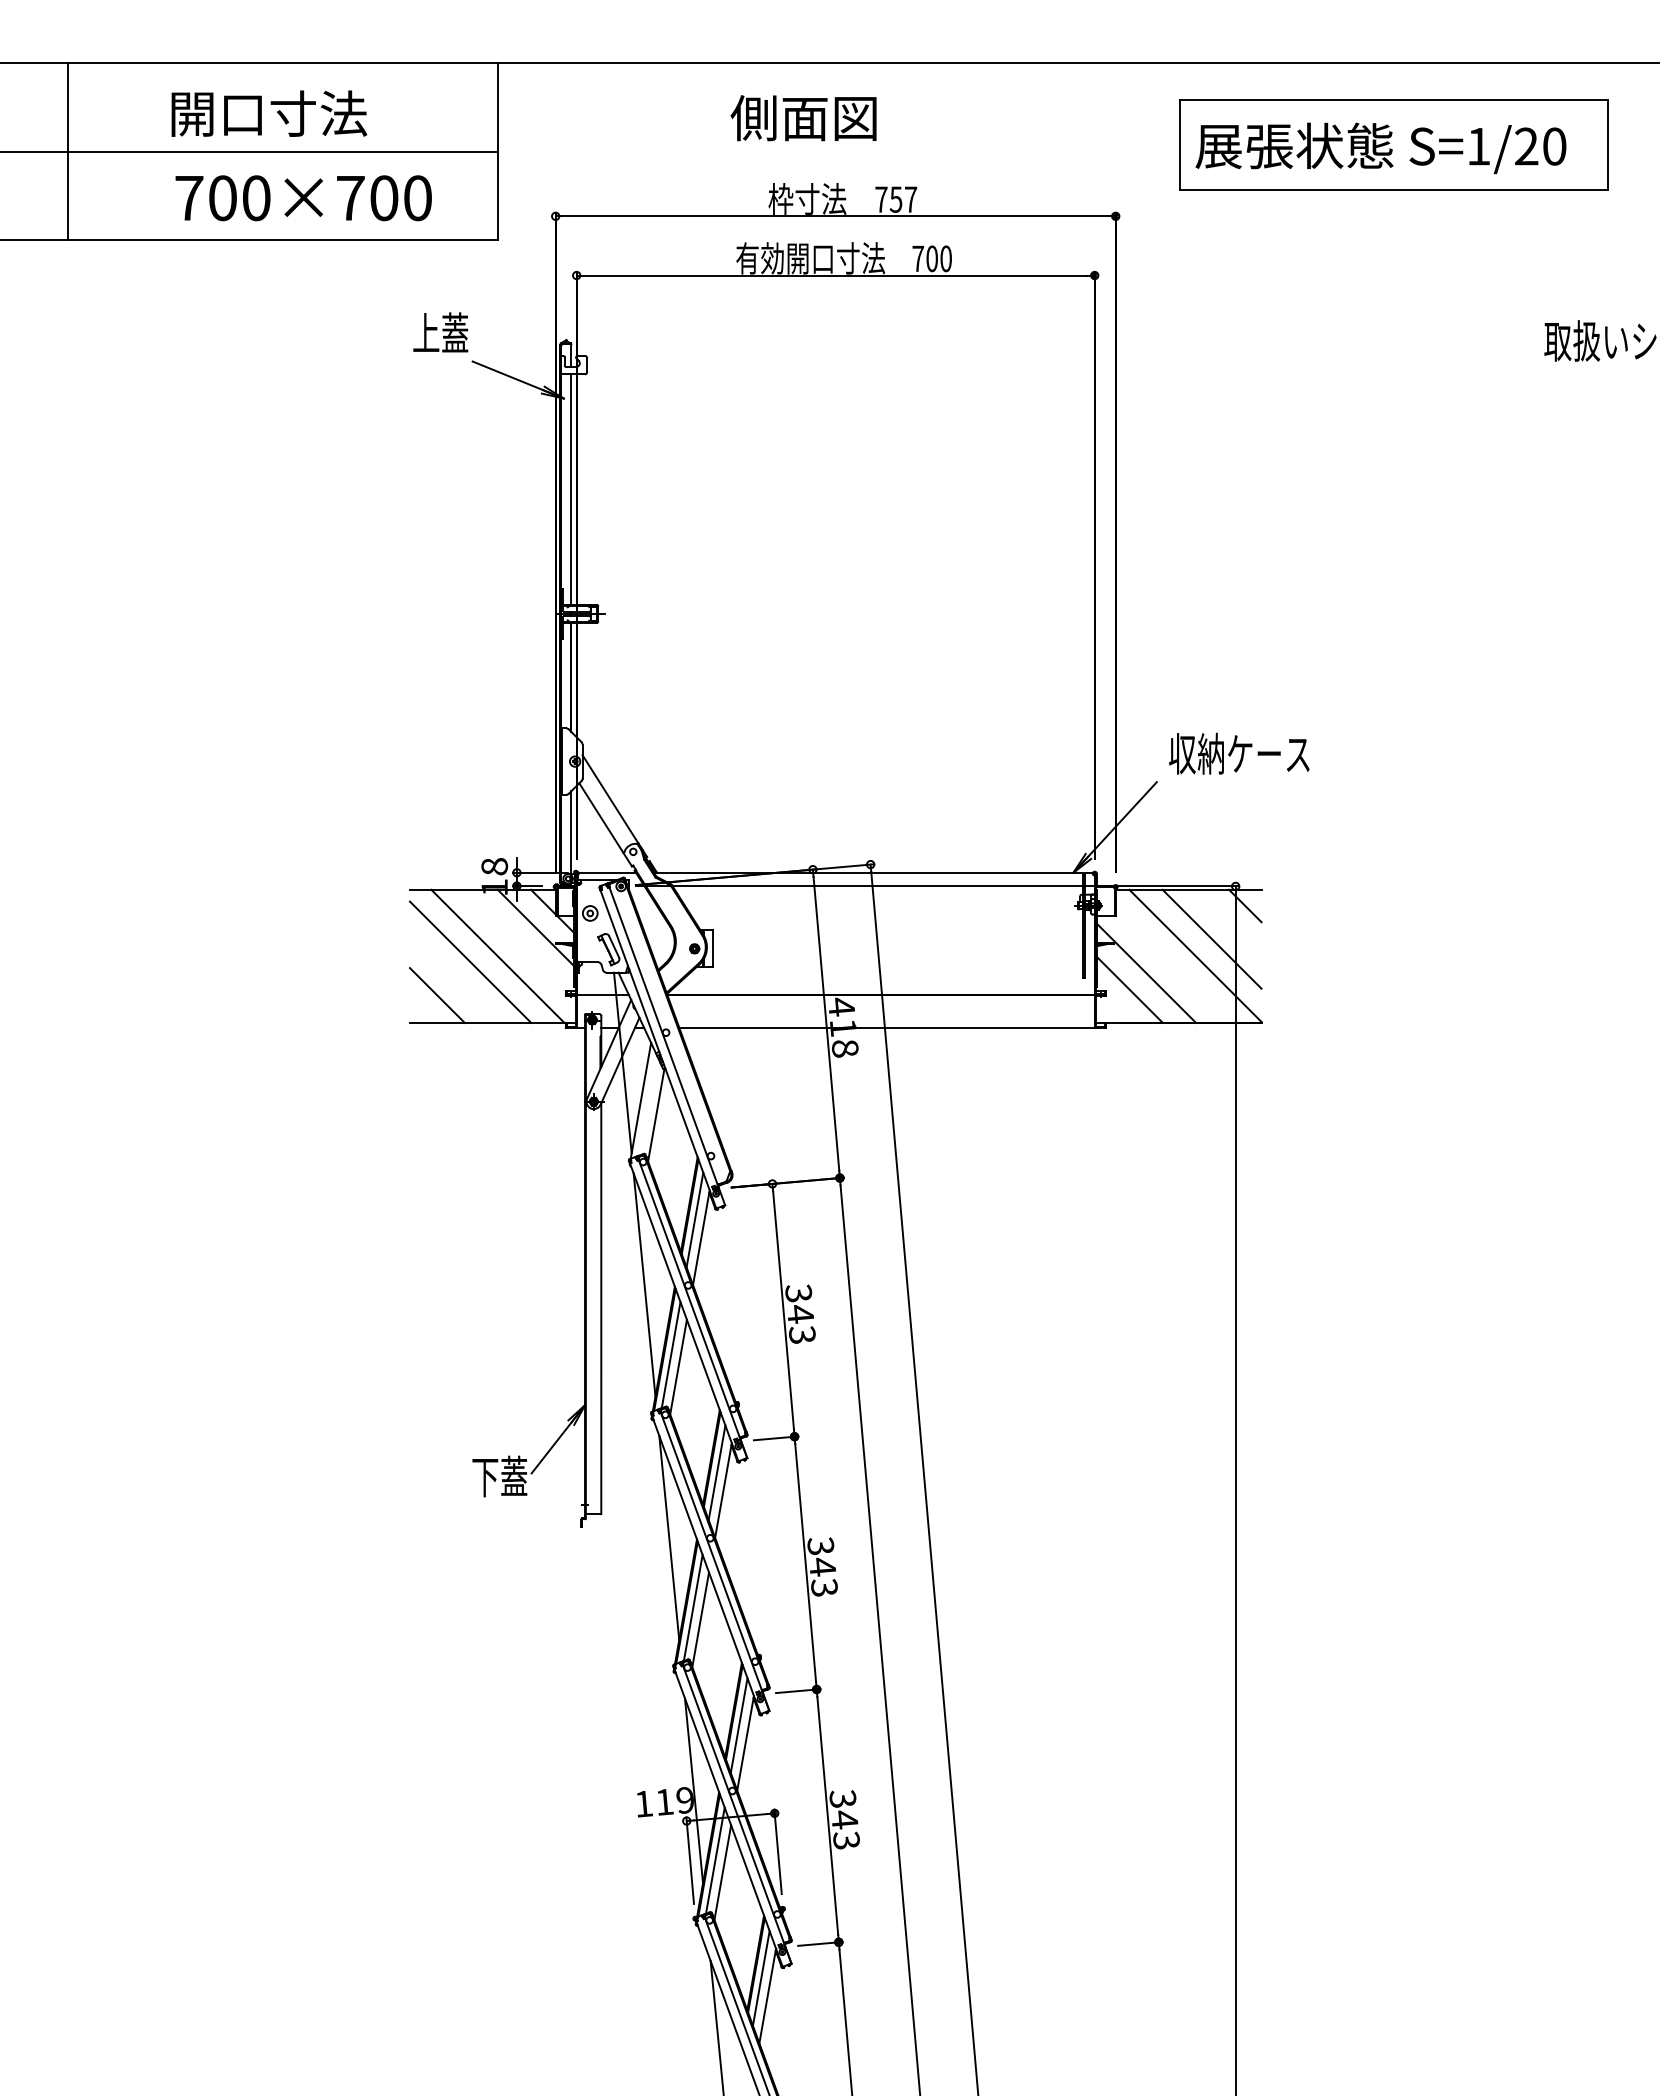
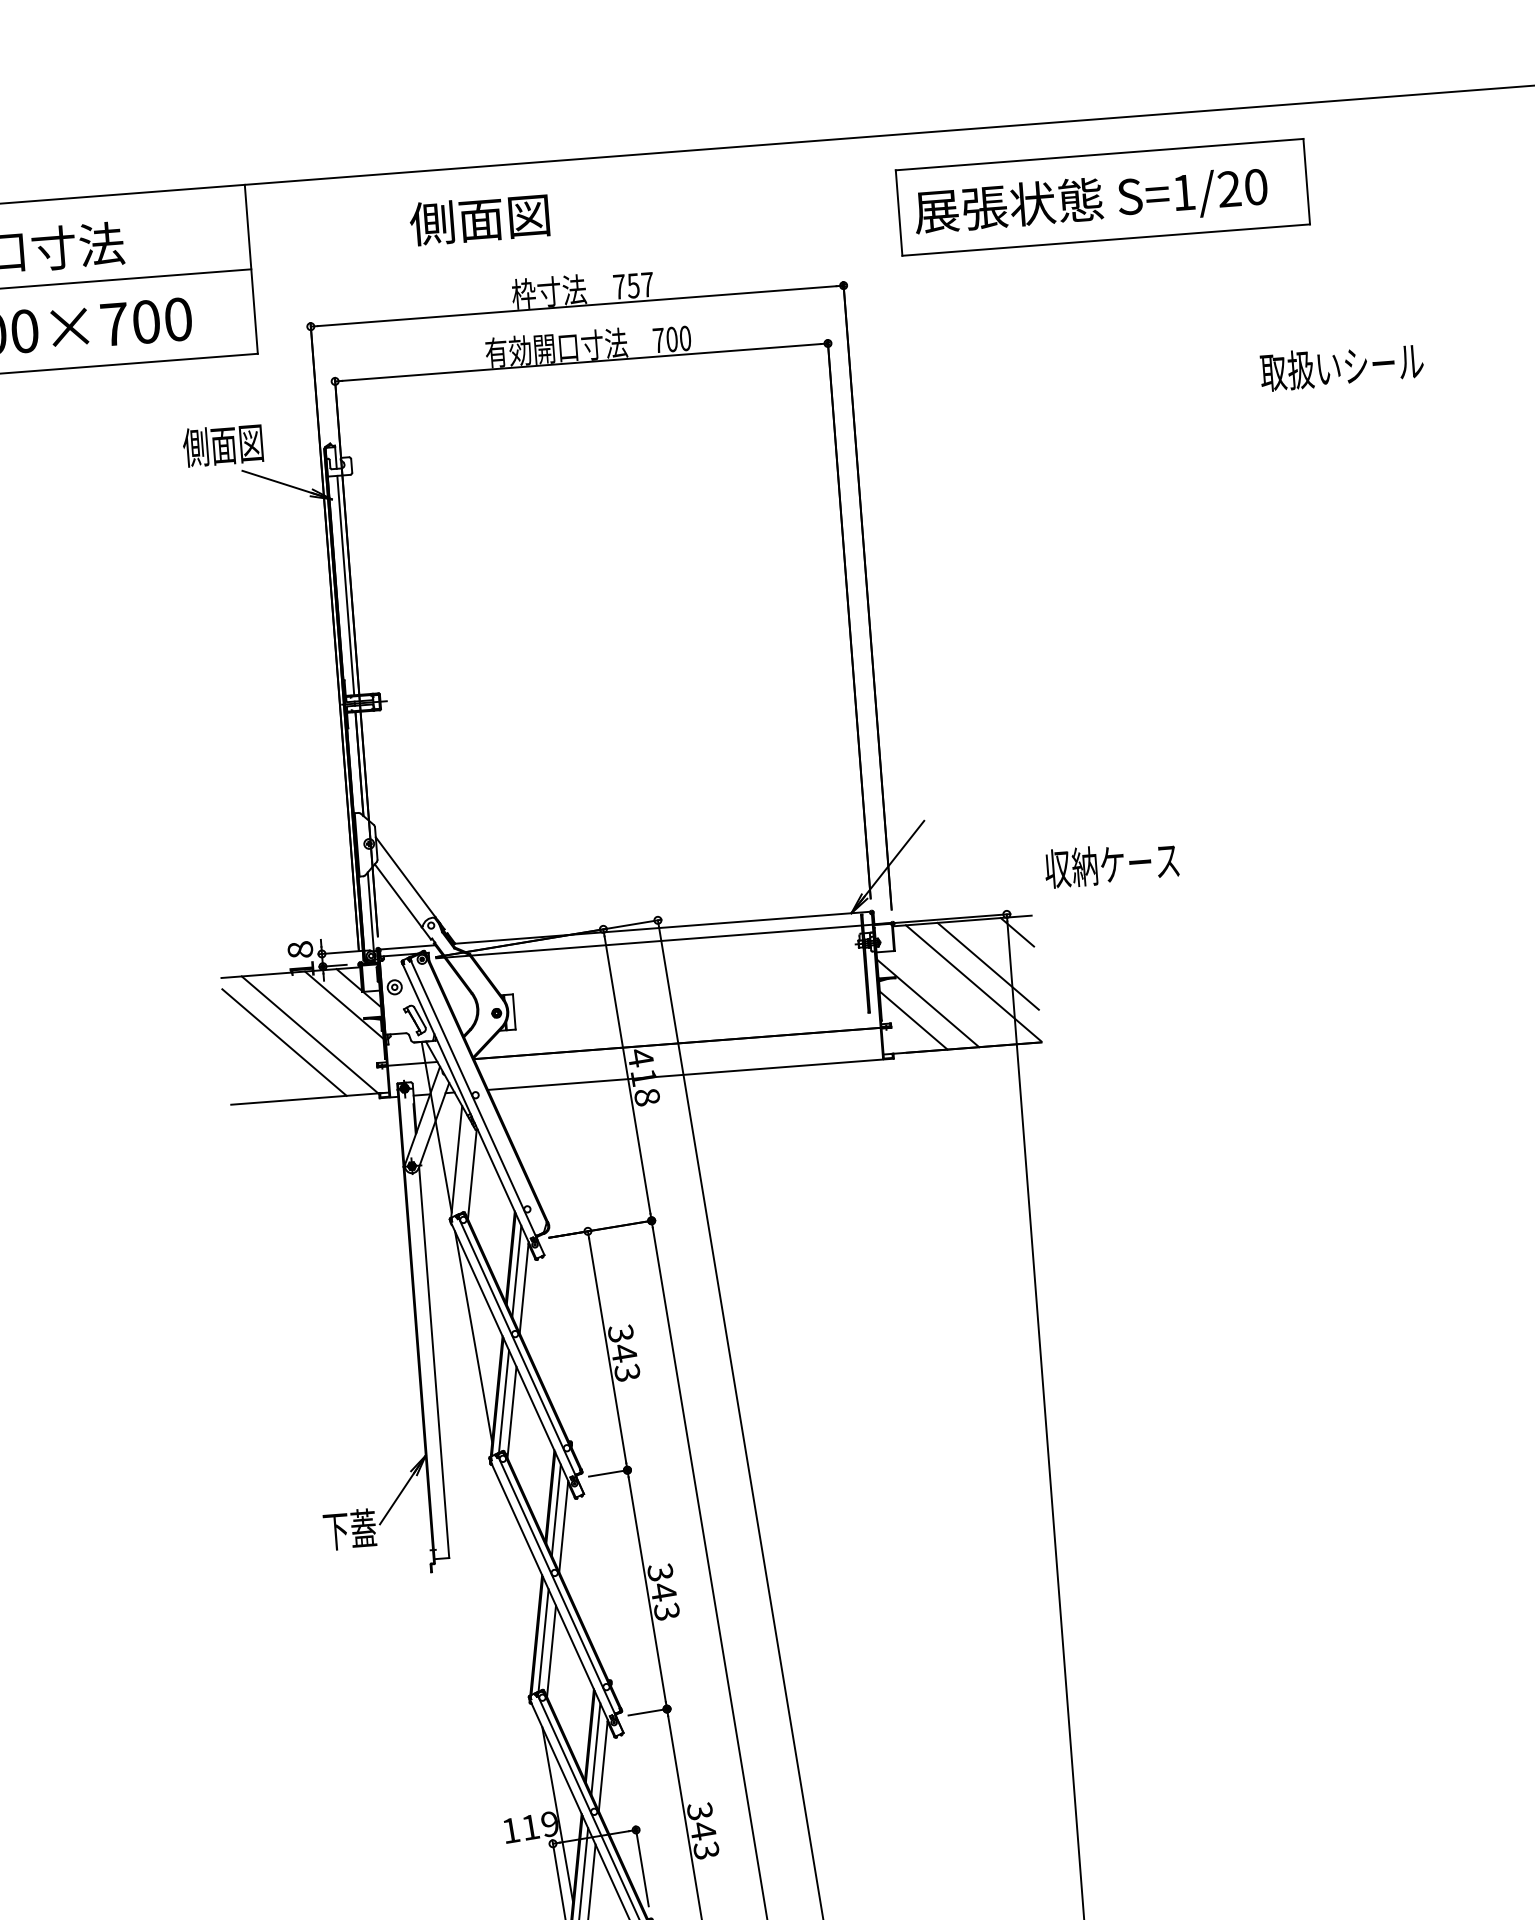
text: (803, 118) -> (479, 220), moved
text: (454, 333) -> (223, 445), 上蓋 -> 側面図
text: (1239, 753) -> (1111, 864), moved
line: (436, 995) -> (254, 1076), removed
line: (669, 1537) -> (515, 1575), removed

